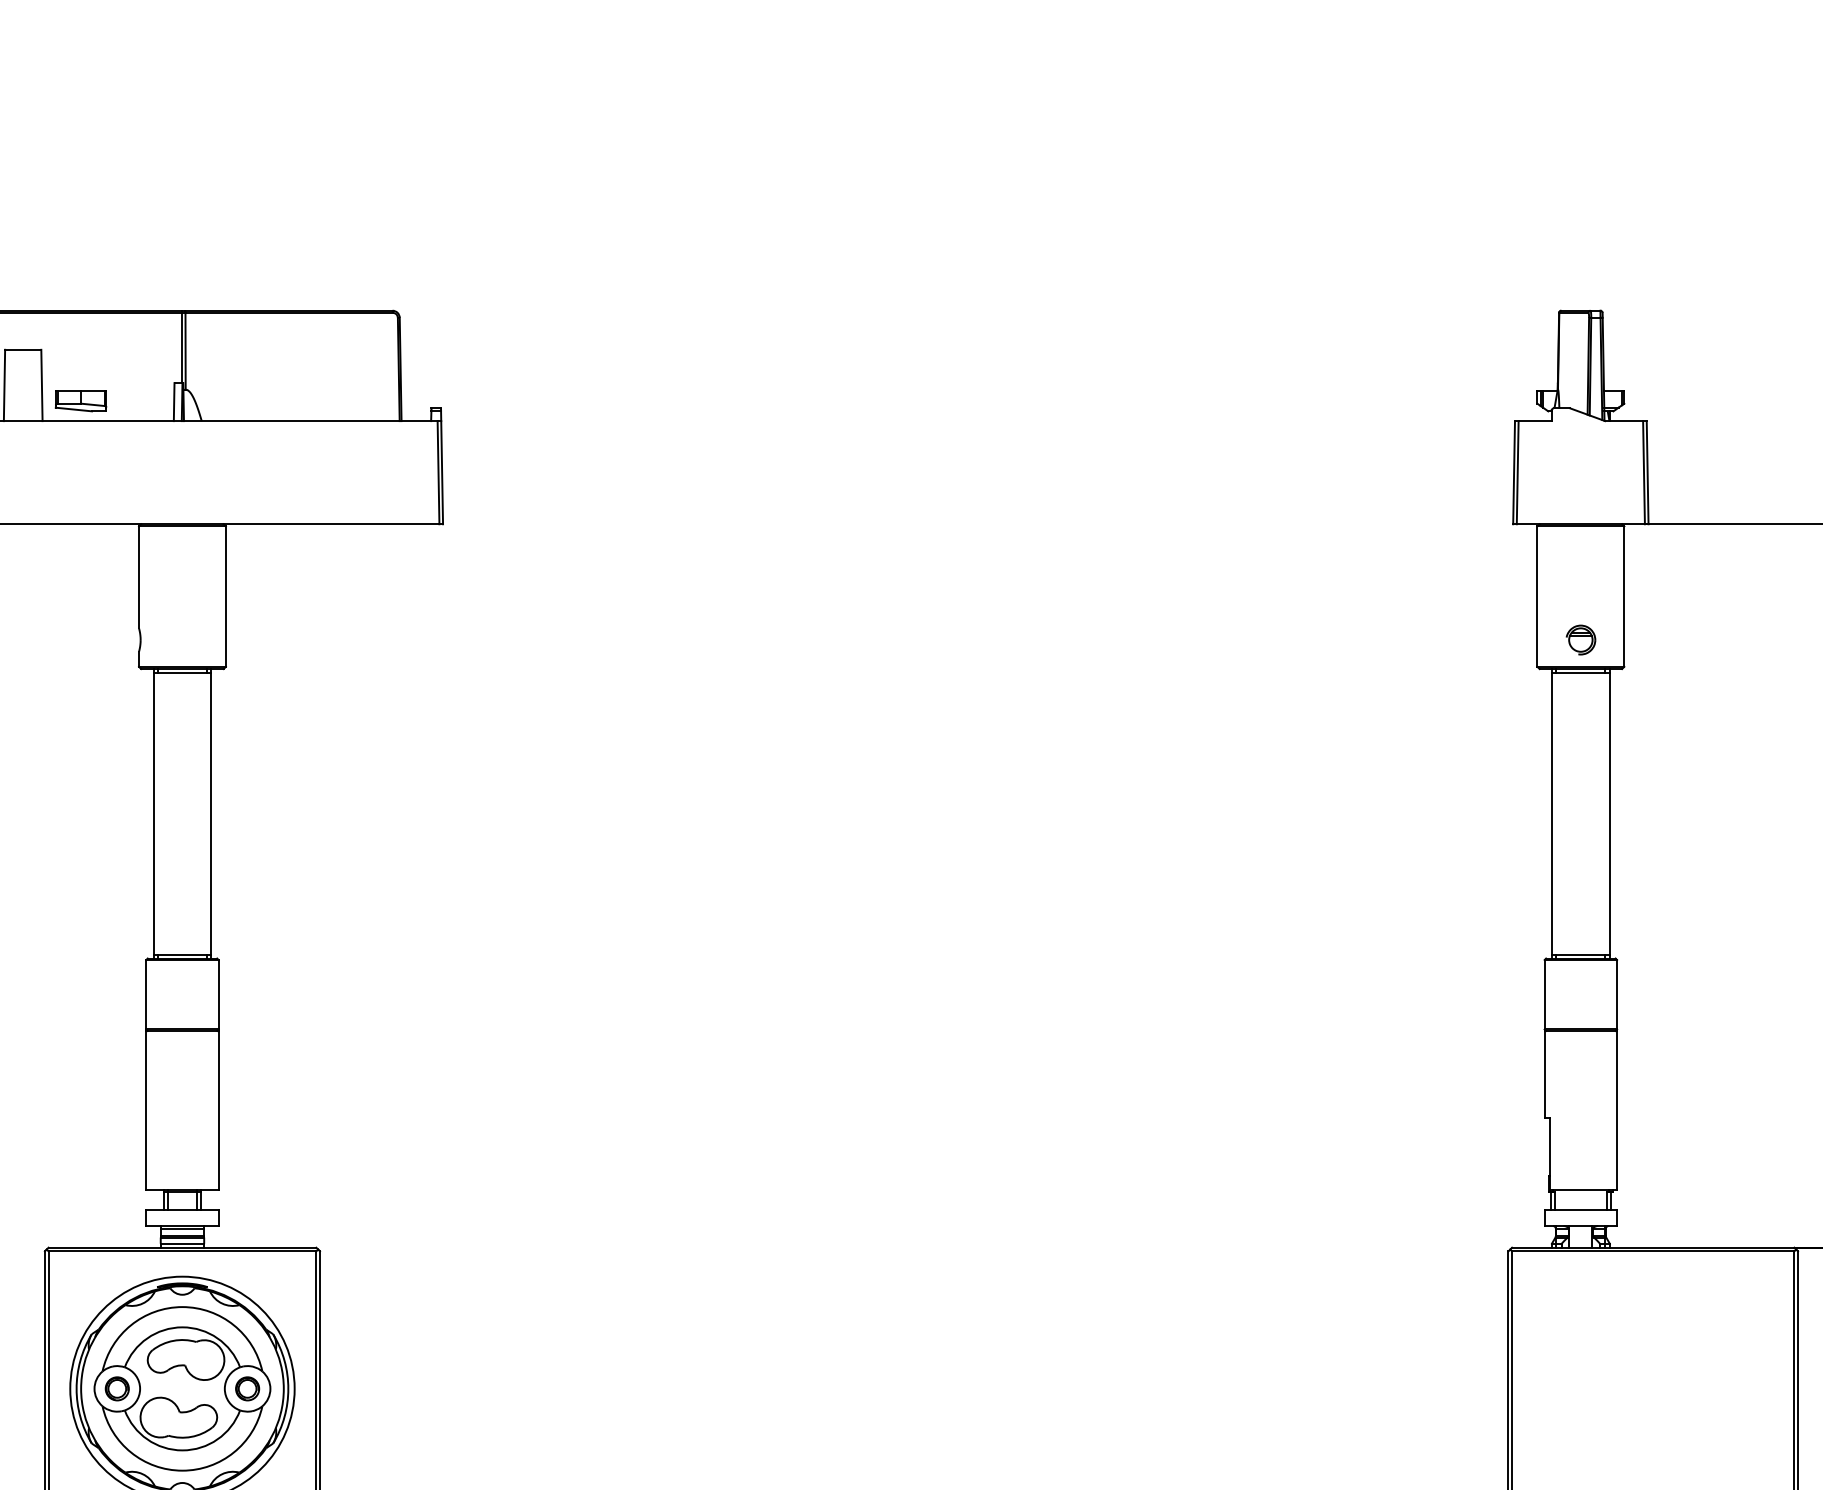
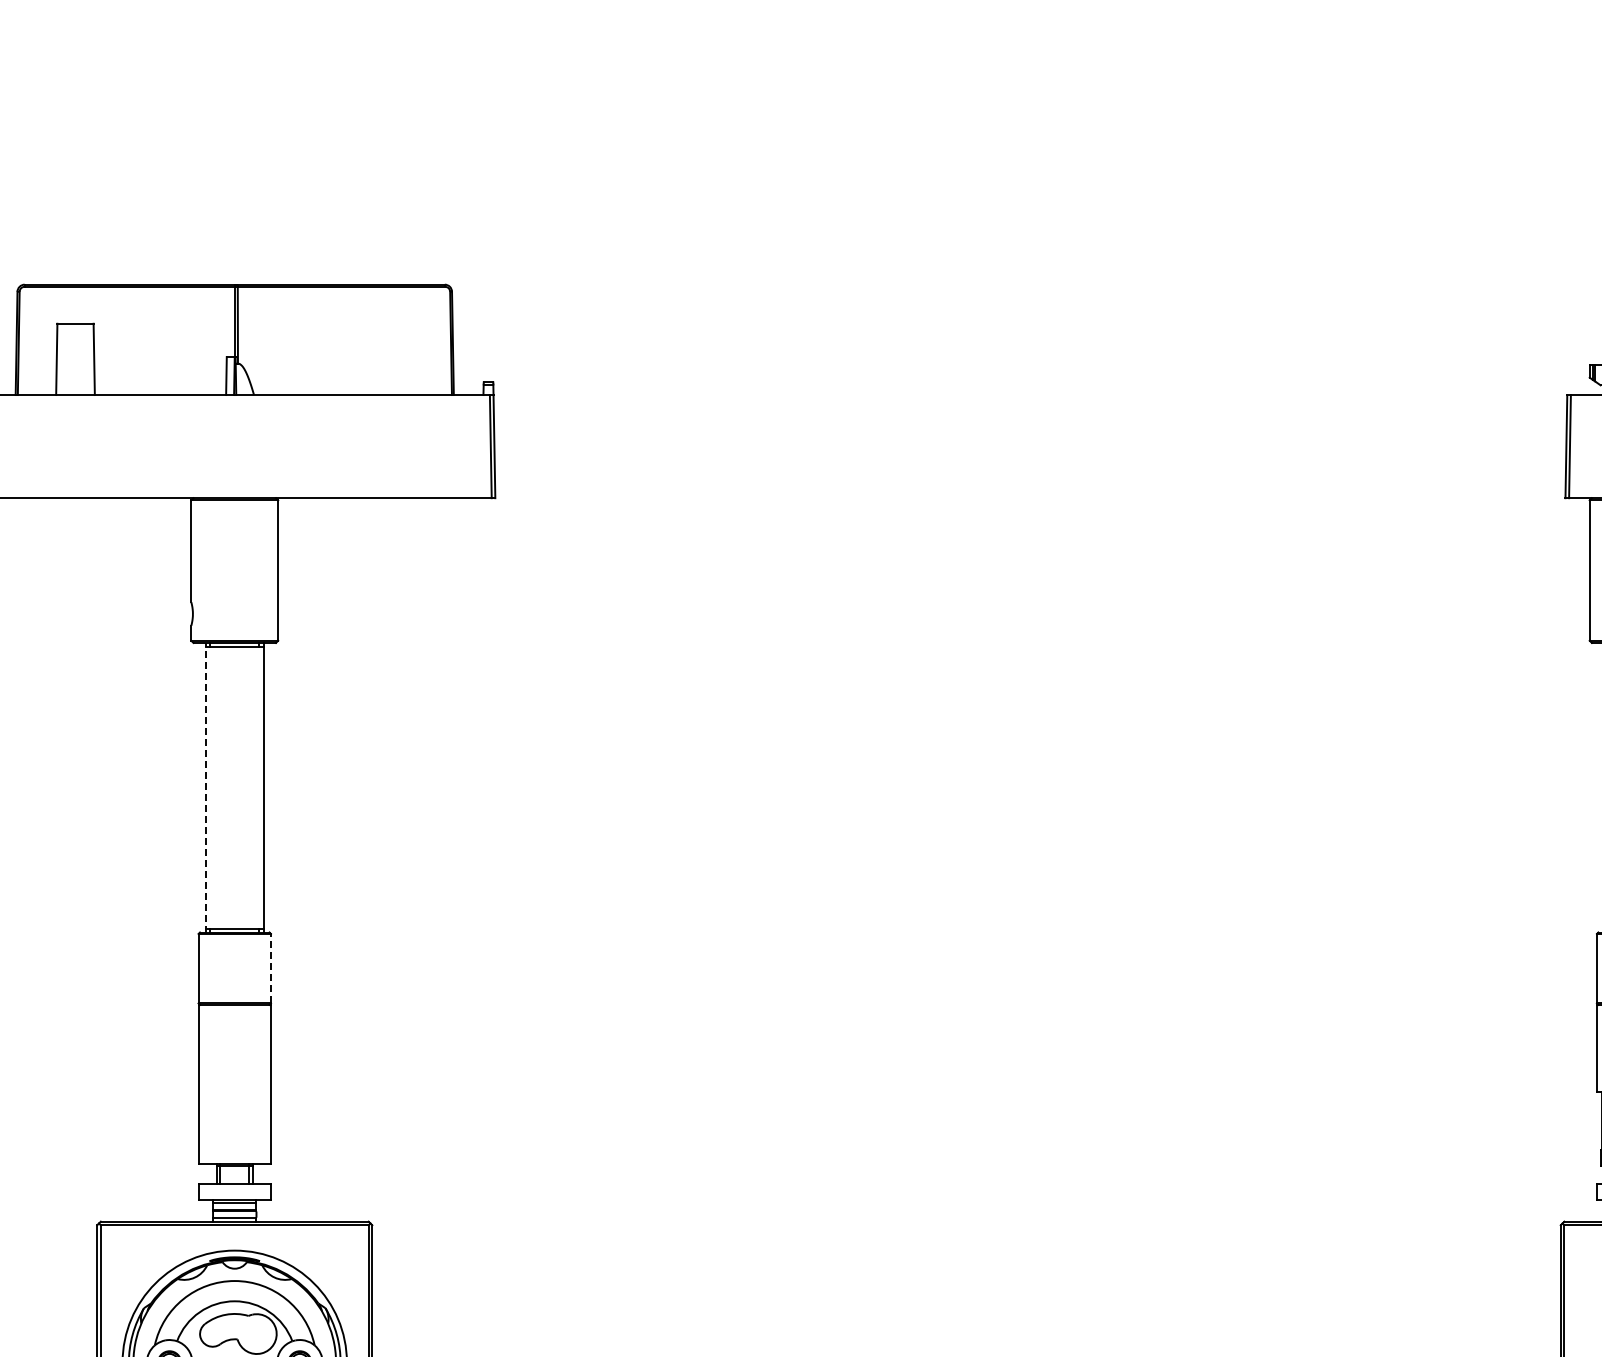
part: (80, 401) -> (132, 375), removed
line: (153, 813) -> (205, 787), solid -> dashed
line: (218, 994) -> (270, 968), solid -> dashed

